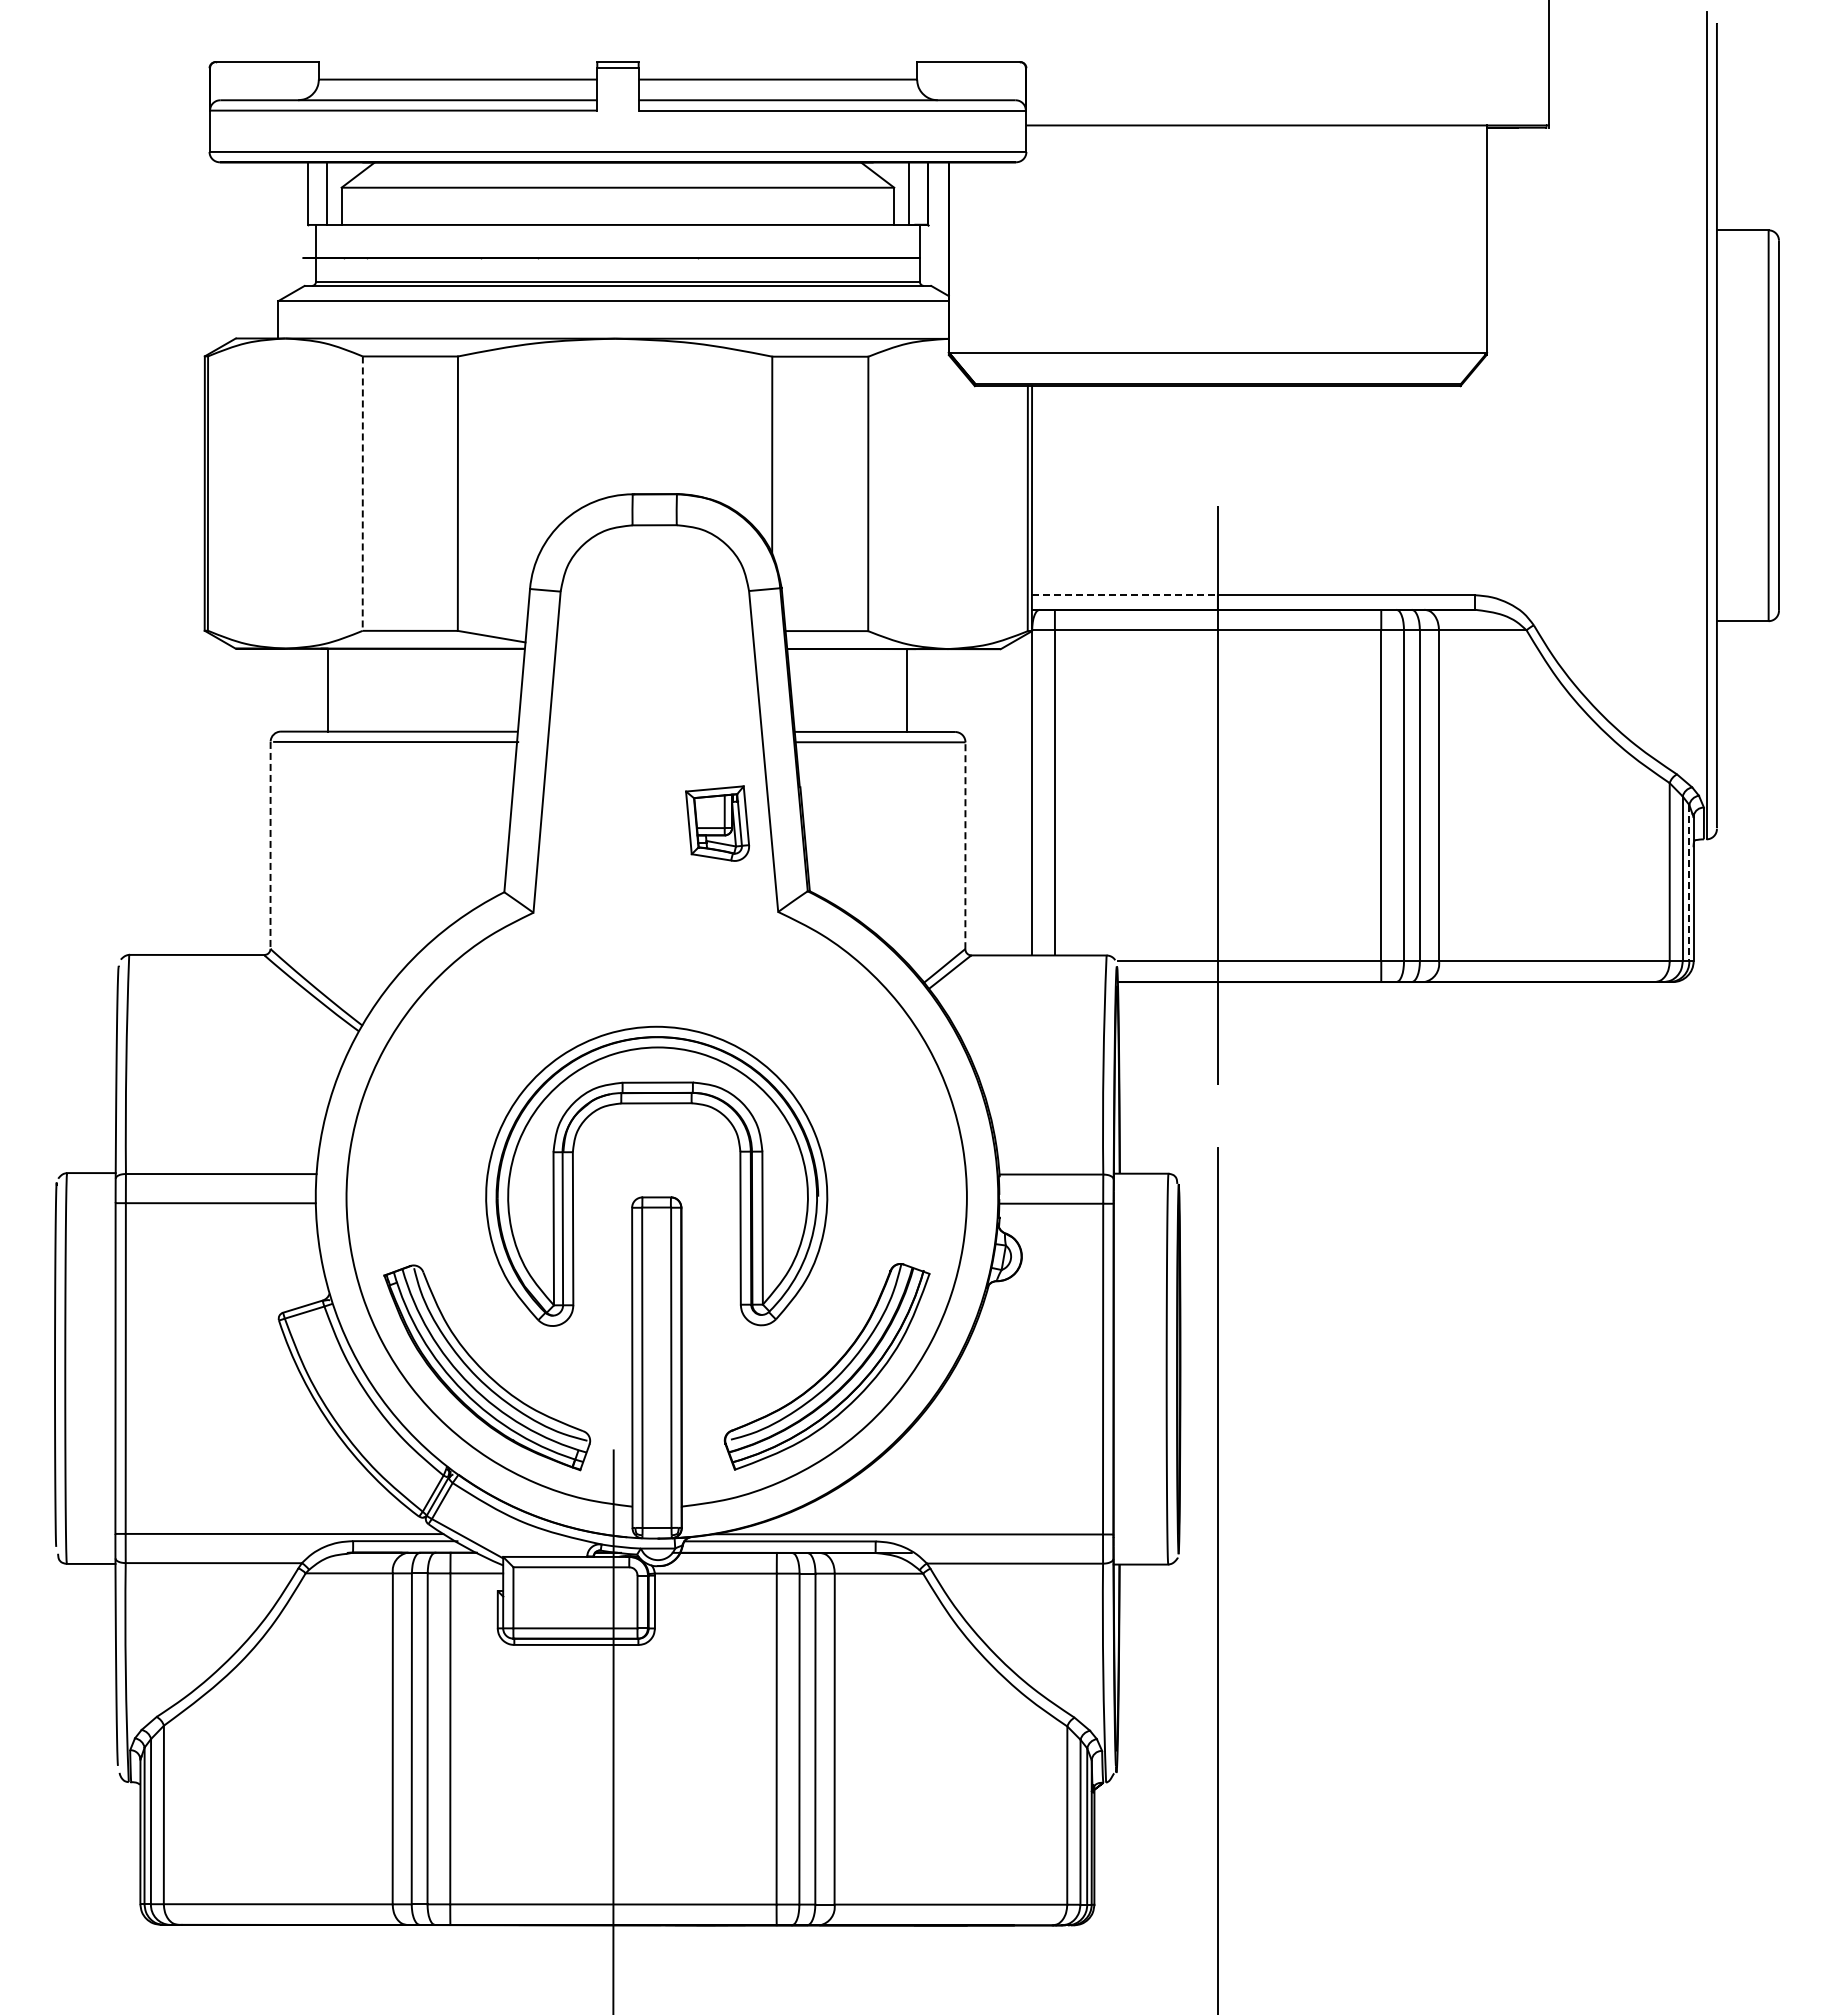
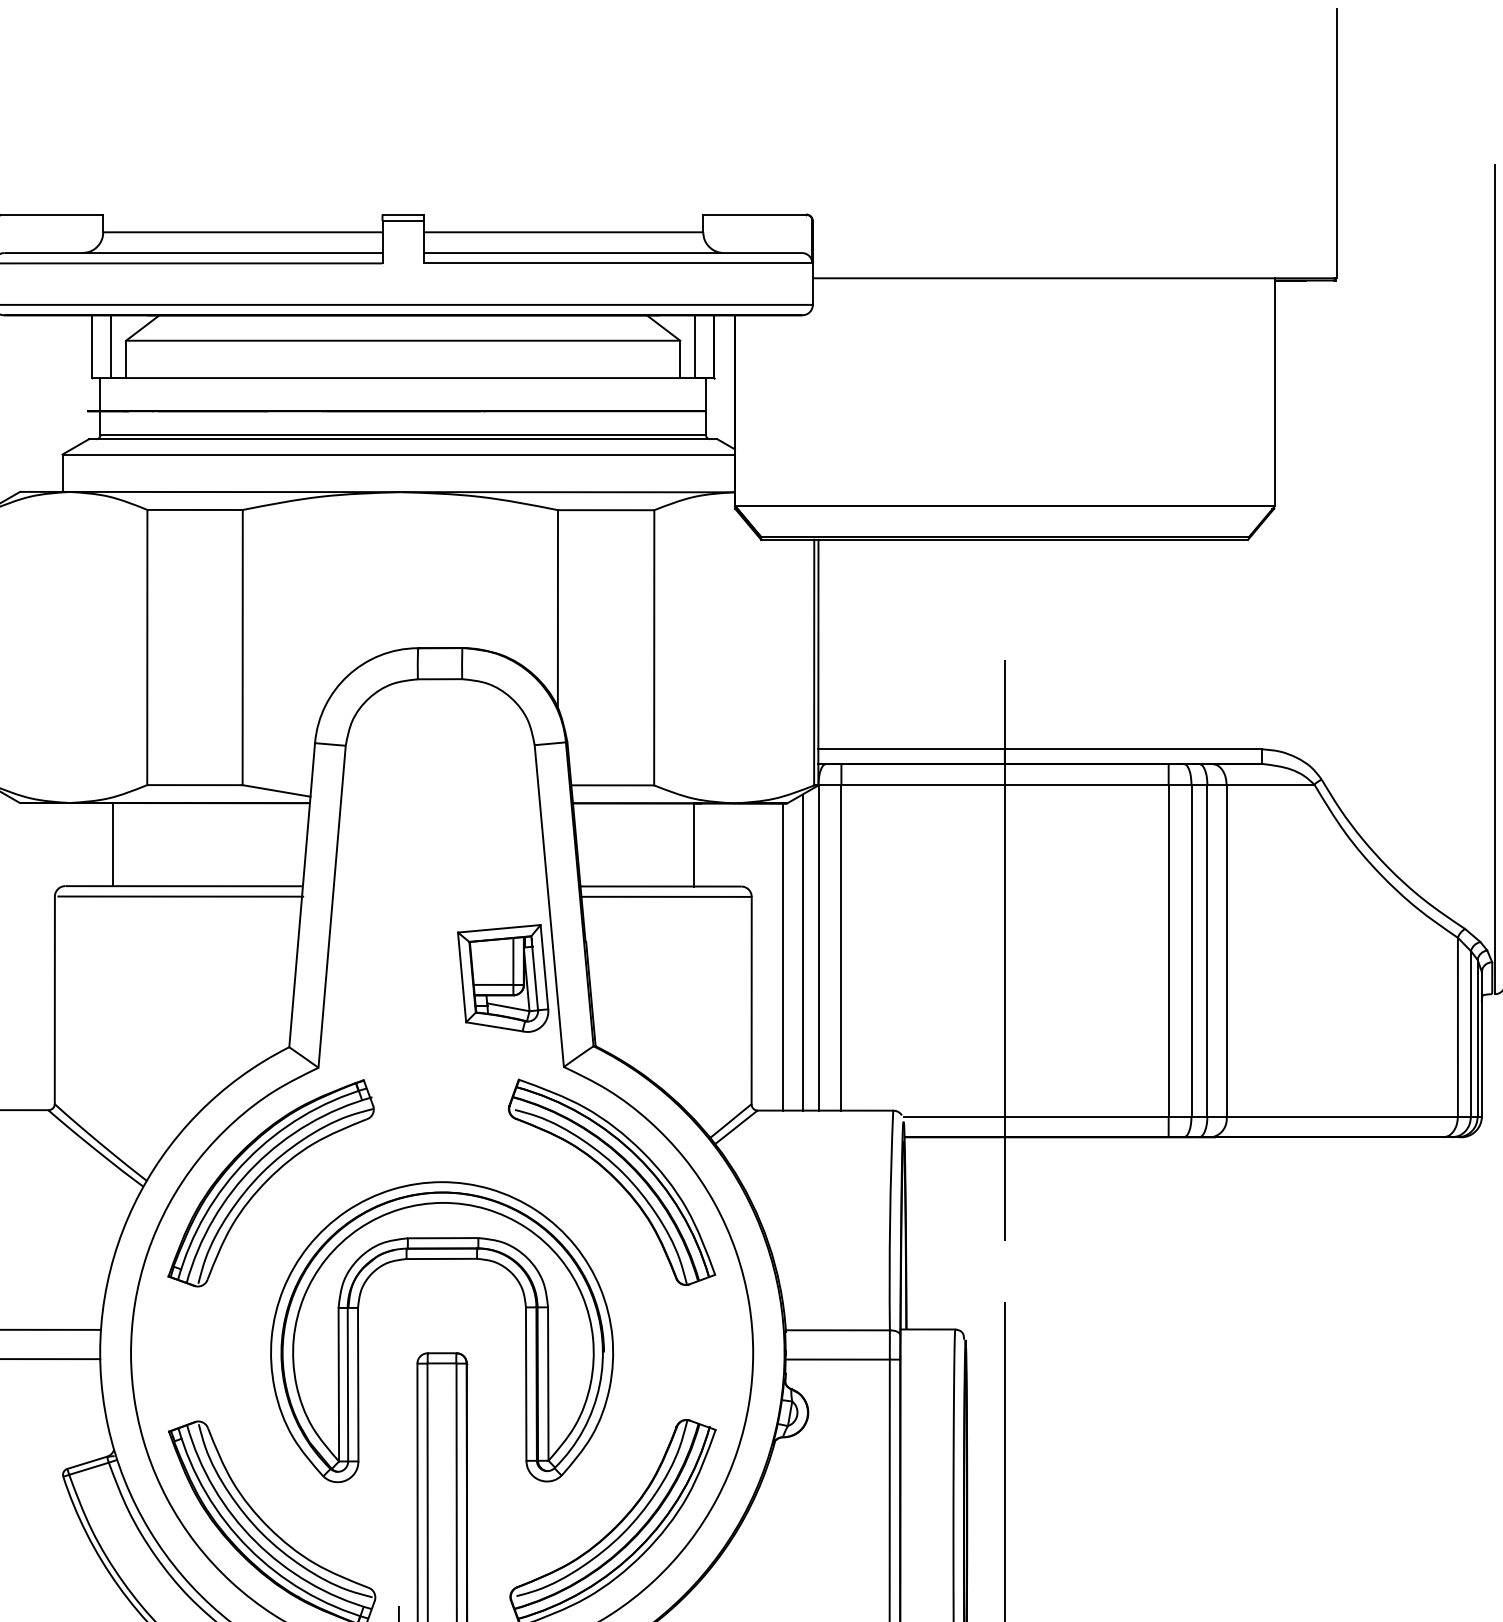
line: (362, 494) -> (147, 648), dashed -> solid
line: (1124, 595) -> (911, 749), dashed -> solid
line: (1016, 797) -> (802, 952), added
line: (997, 802) -> (783, 957), added
part: (717, 823) -> (503, 978), size x1.43
line: (270, 845) -> (54, 1000), dashed -> solid
line: (965, 845) -> (751, 1000), dashed -> solid
line: (1689, 883) -> (1477, 1038), dashed -> solid
part: (826, 1026) -> (612, 1181), added
part: (485, 1027) -> (270, 1182), added

